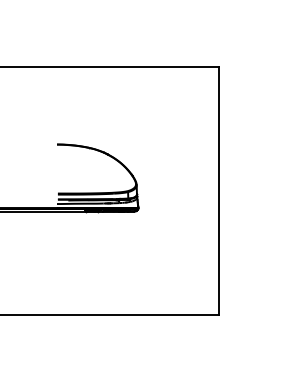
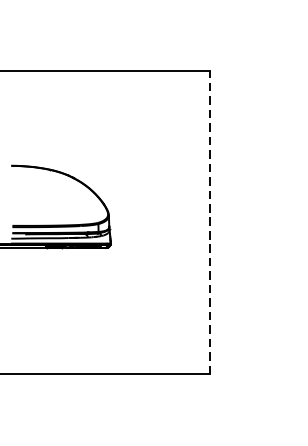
line: (219, 191) -> (210, 223), solid -> dashed

